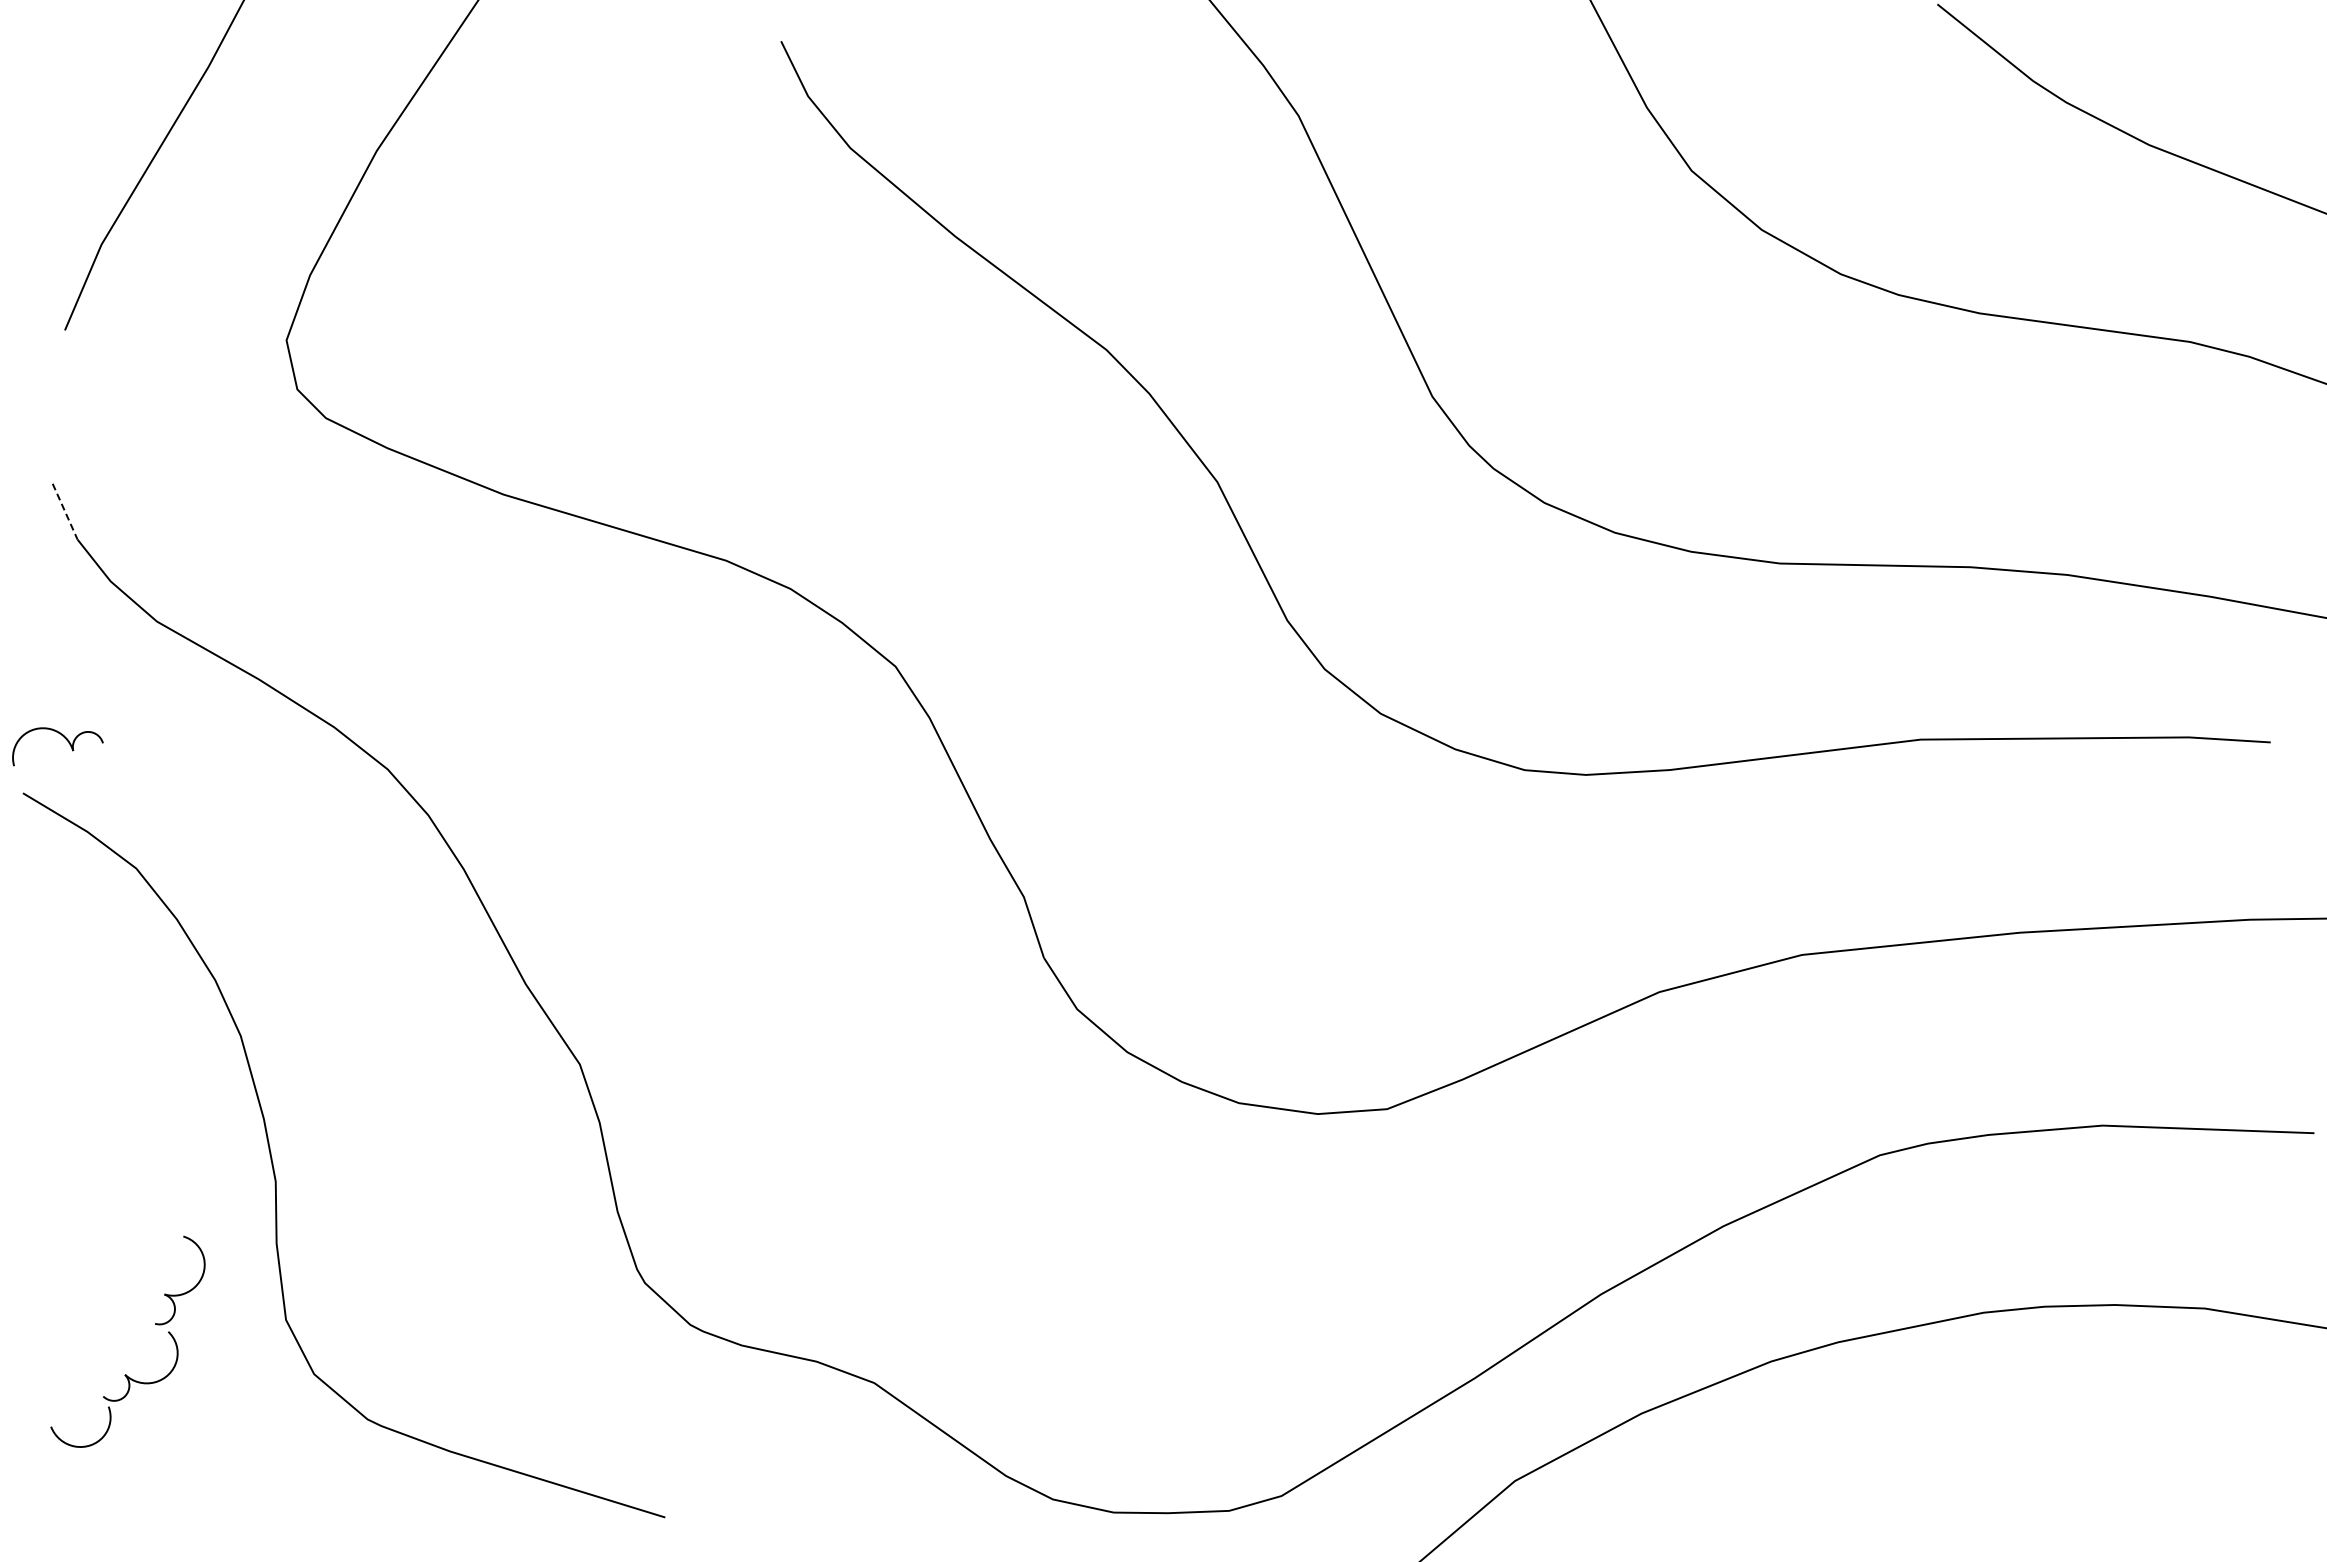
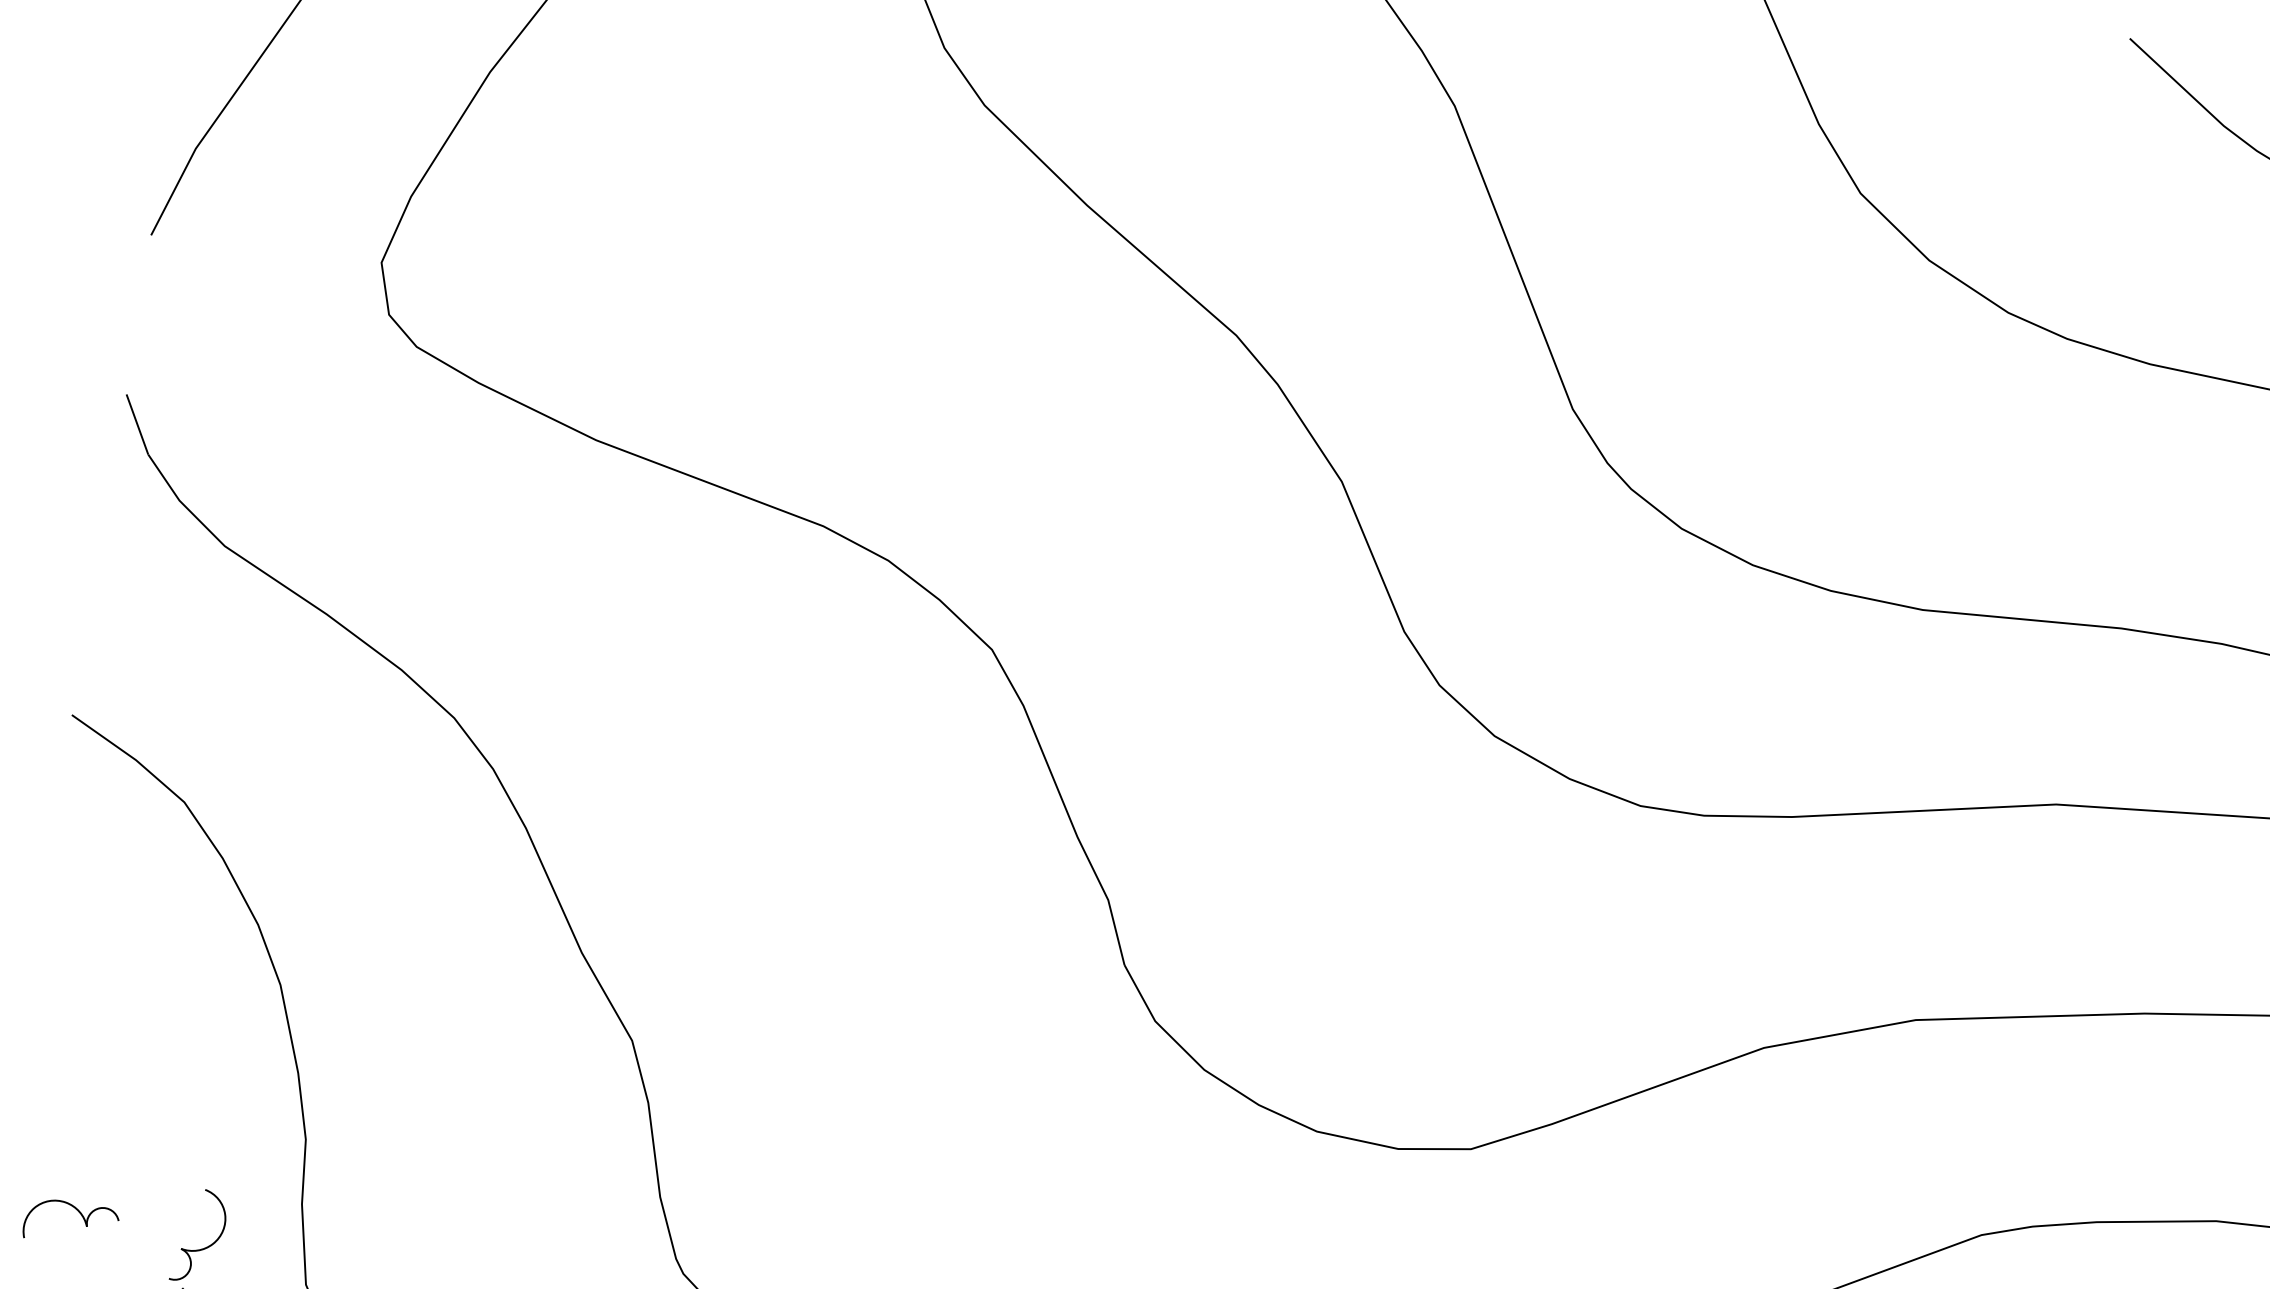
line: (65, 511) -> (137, 424), dashed -> solid
part: (64, 738) -> (78, 1213), moved

